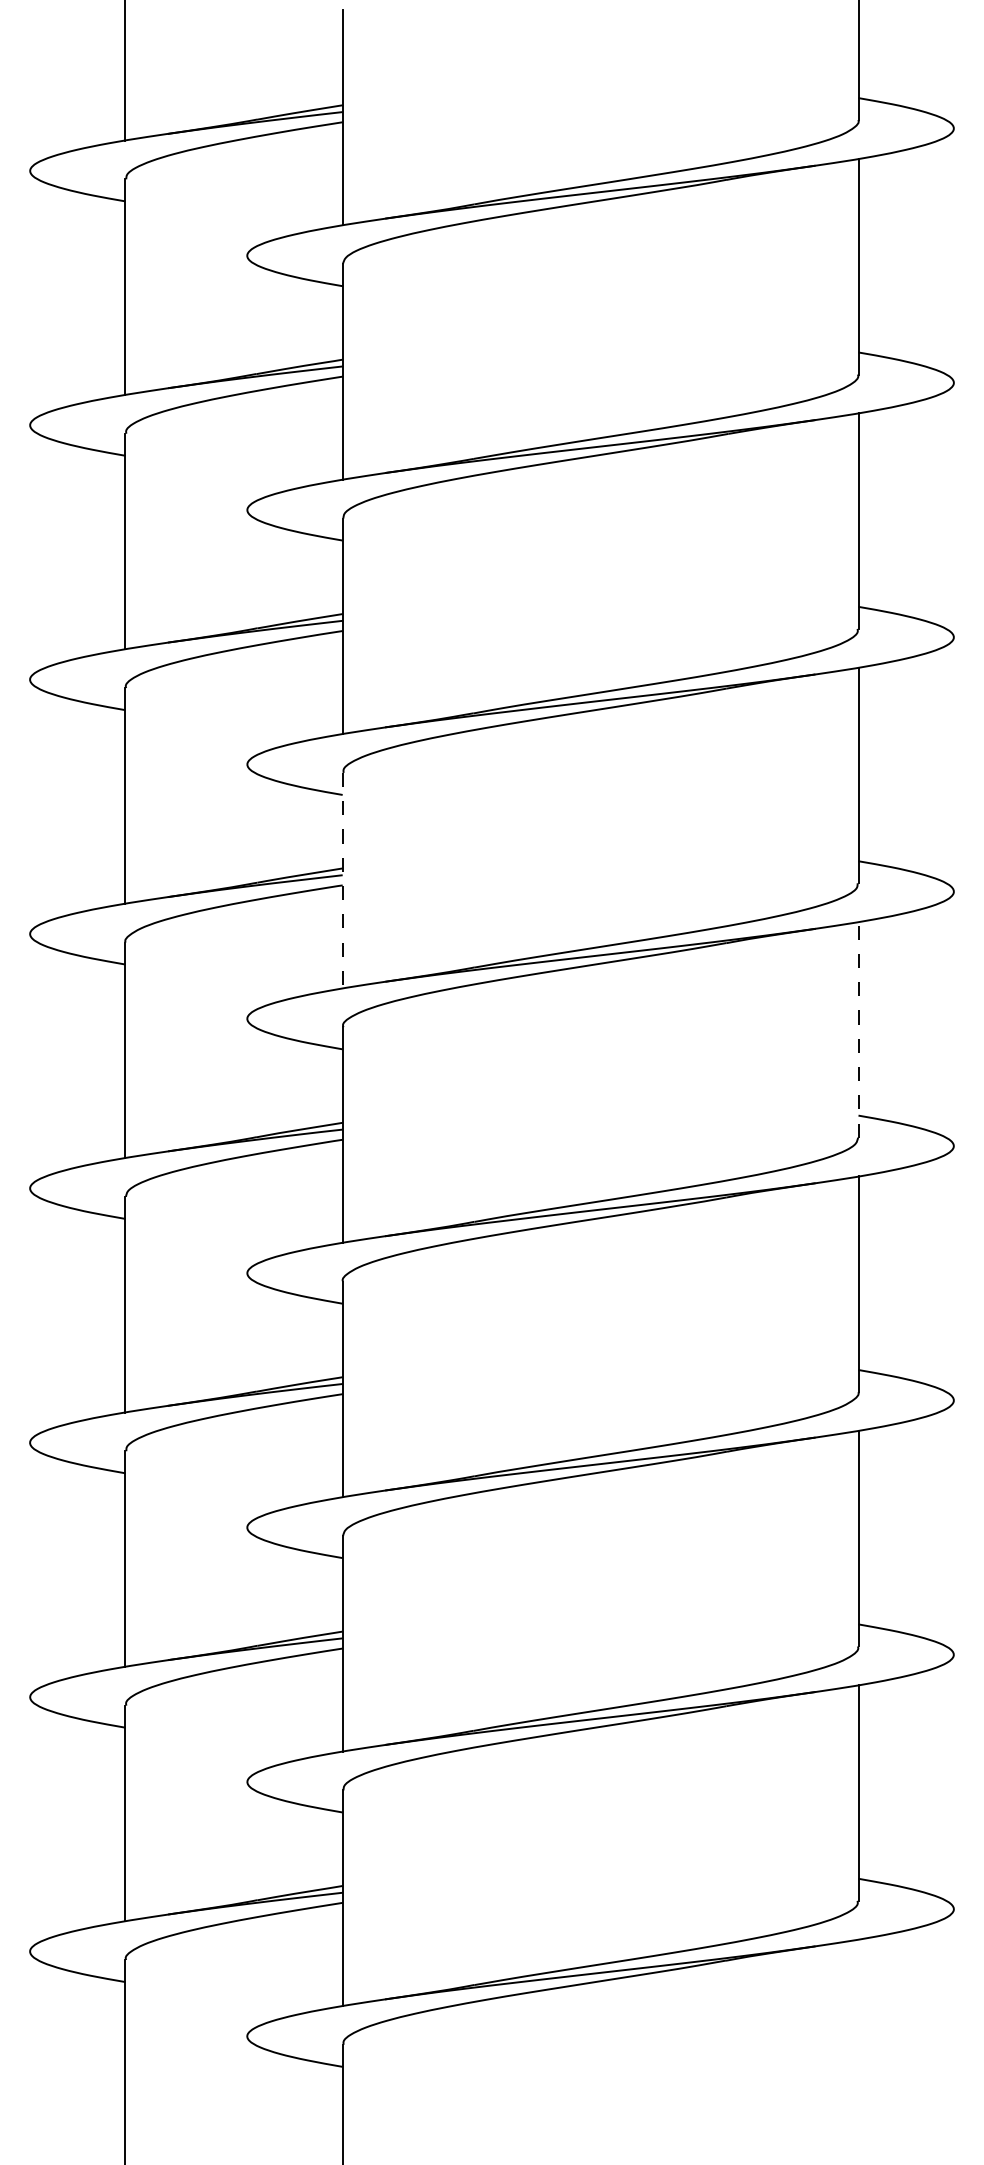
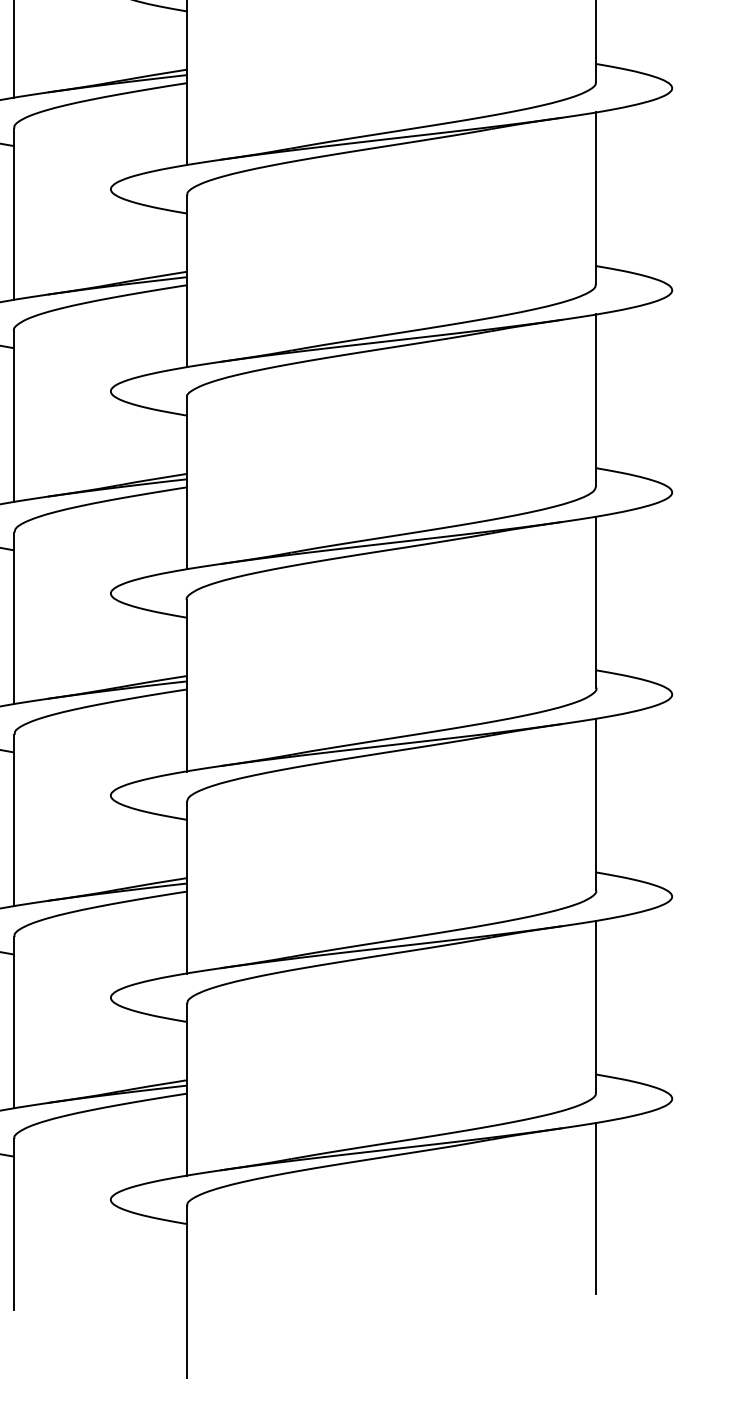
line: (342, 880) -> (186, 281), dashed -> solid
line: (858, 1029) -> (596, 399), dashed -> solid
line: (858, 2047) -> (596, 1208), added

